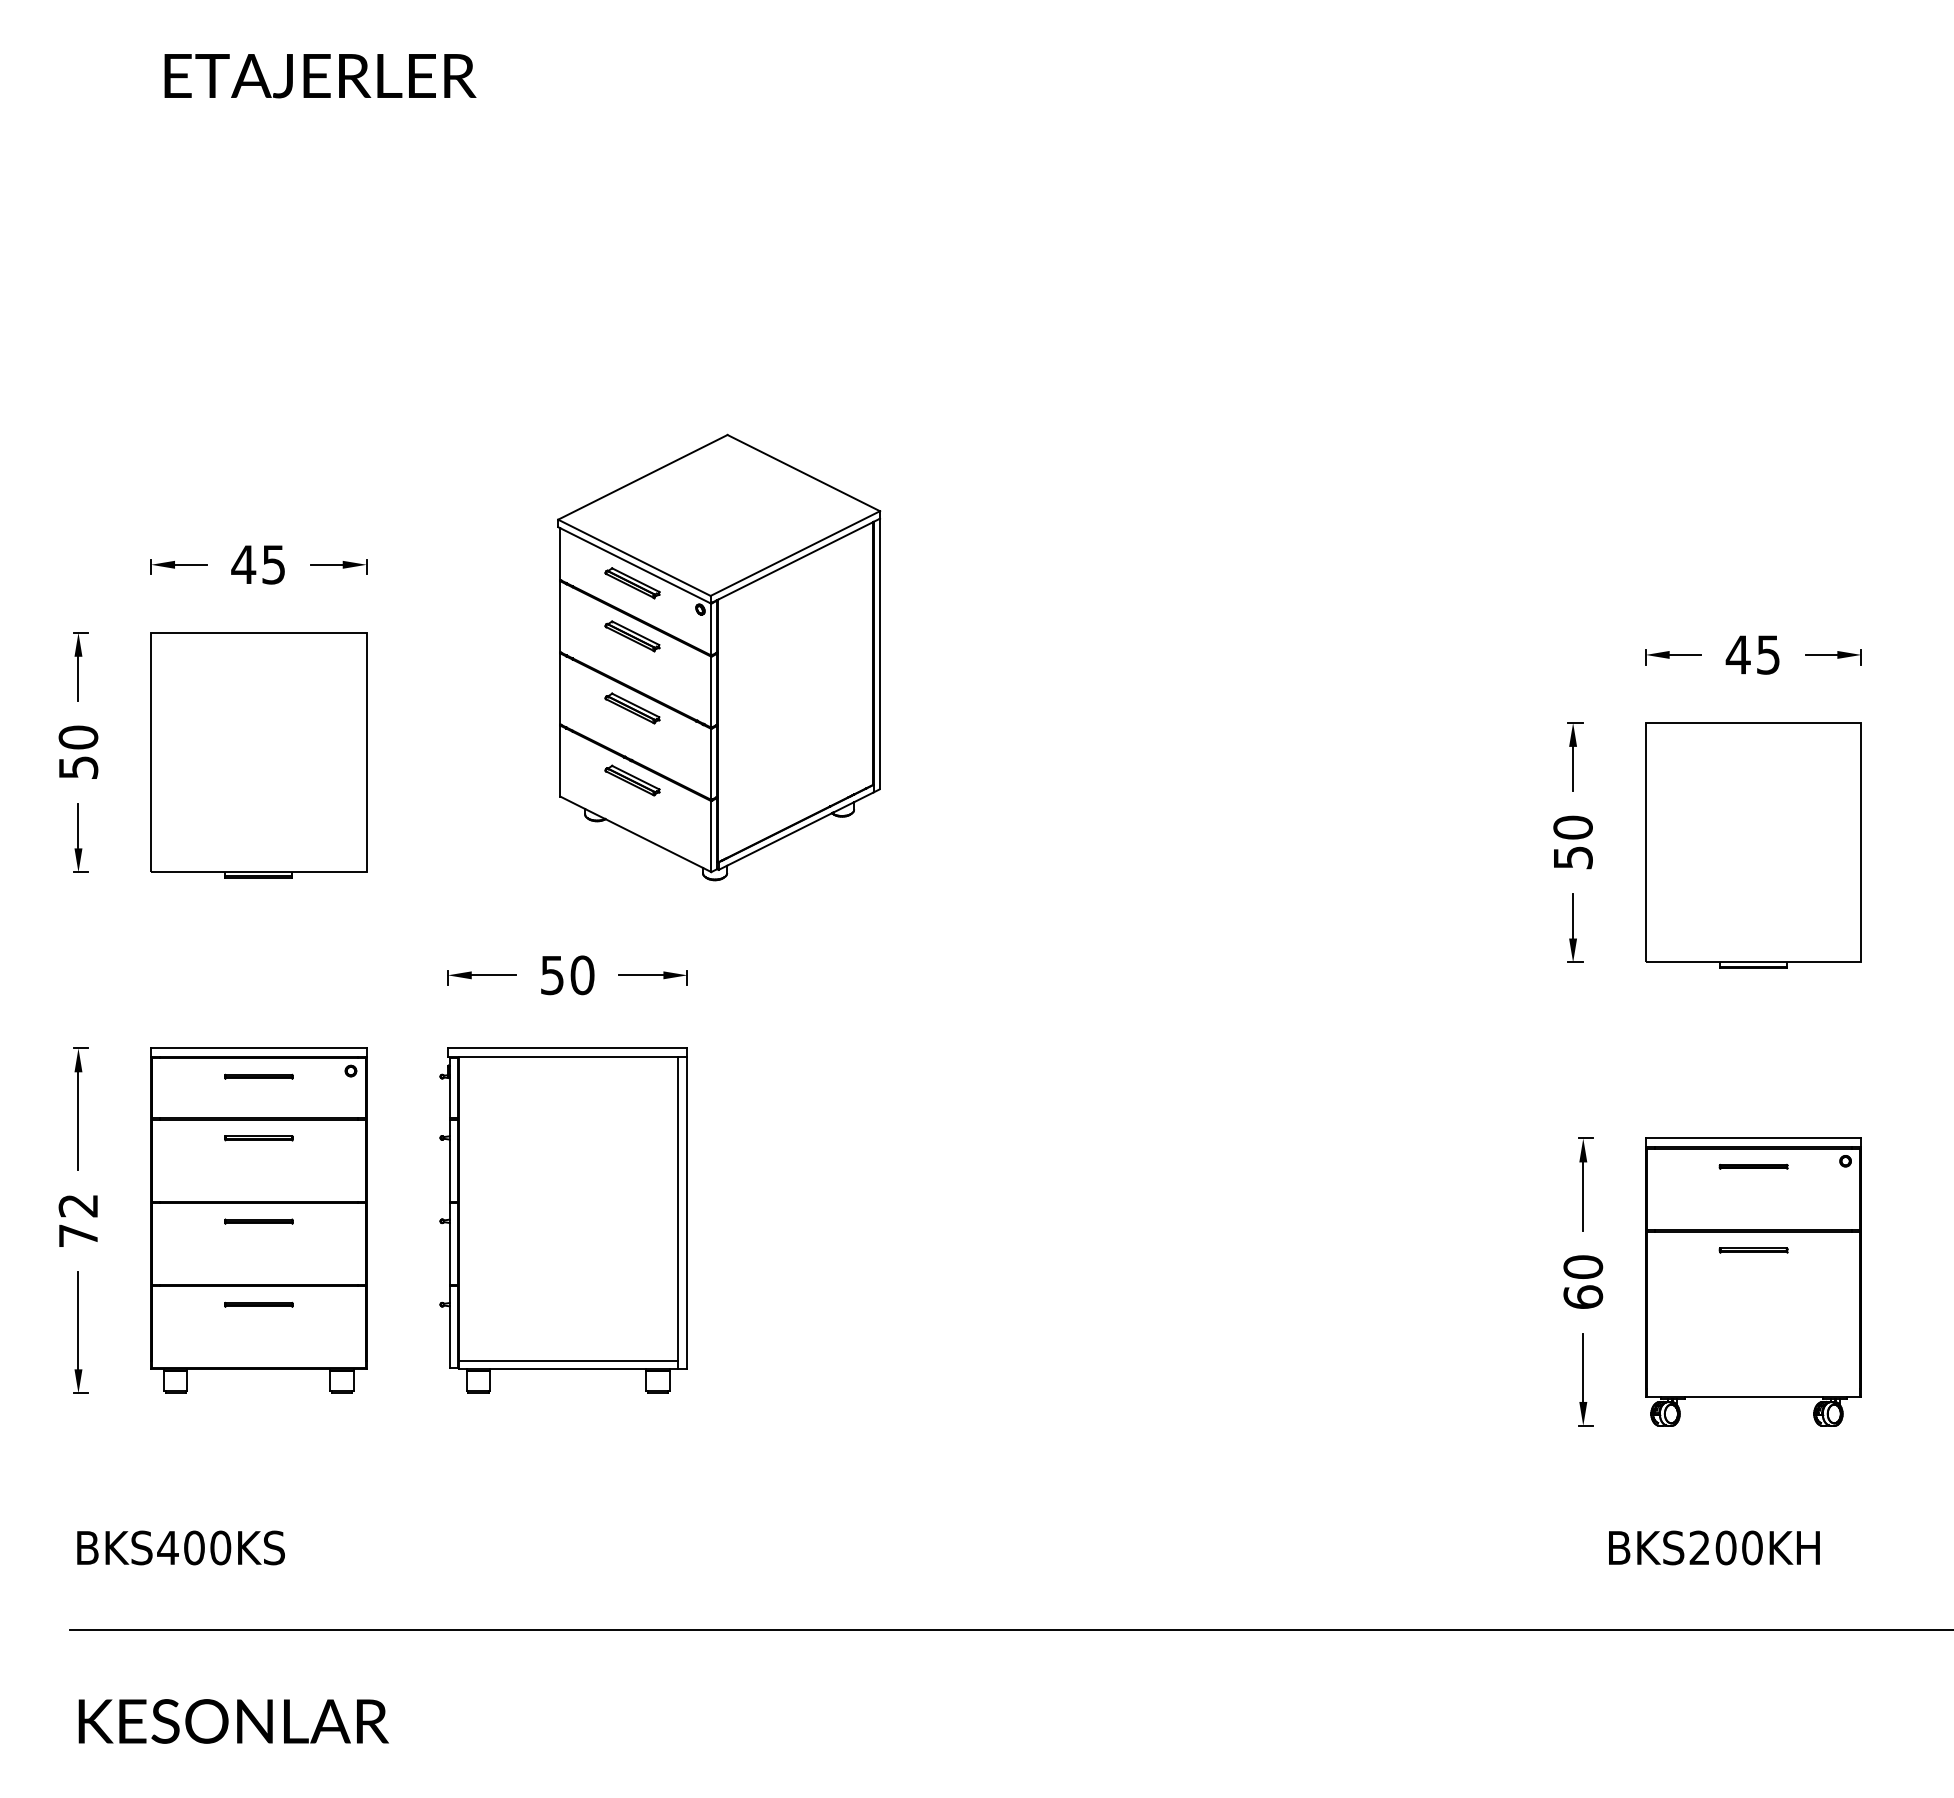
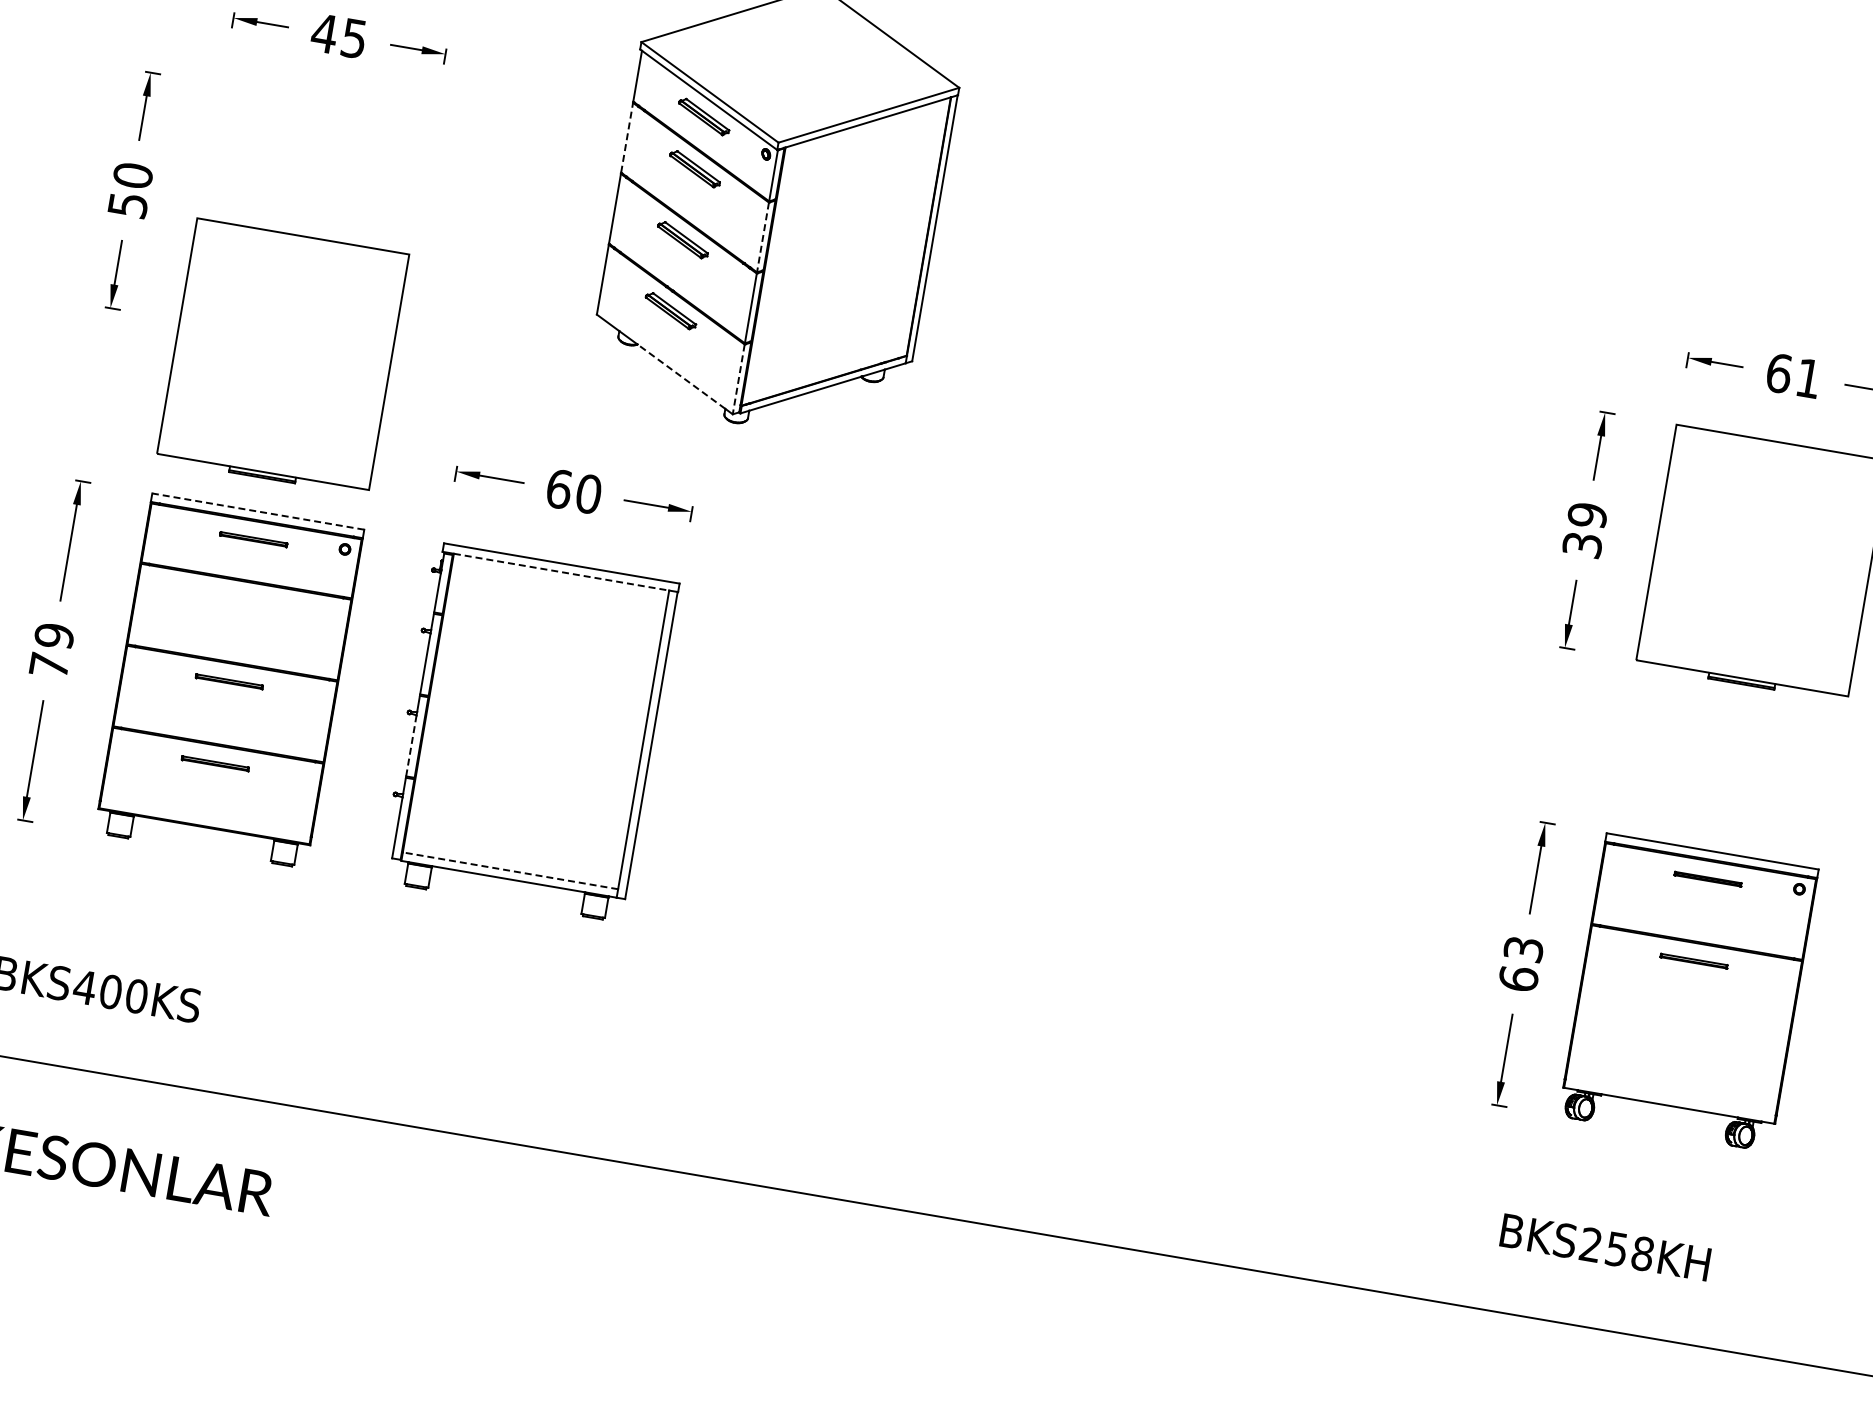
line: (560, 616) -> (627, 137), solid -> dashed
text: (1752, 654) -> (1793, 375), 45 -> 61
line: (711, 692) -> (763, 237), solid -> dashed
part: (258, 755) -> (282, 356), moved
line: (711, 837) -> (738, 380), solid -> dashed
text: (1572, 841) -> (1584, 528), 50 -> 39
line: (654, 843) -> (681, 376), solid -> dashed
text: (552, 975) -> (559, 489), 50 -> 60
line: (258, 1048) -> (257, 511), solid -> dashed
line: (569, 1056) -> (562, 571), solid -> dashed
part: (258, 1138) -> (242, 600), removed
text: (78, 1205) -> (54, 635), 72 -> 79
line: (449, 1254) -> (411, 746), solid -> dashed
text: (1583, 1266) -> (1524, 948), 60 -> 63
line: (568, 1360) -> (510, 870), solid -> dashed
text: (1738, 1547) -> (1629, 1251), BKS200KH -> BKS258KH

